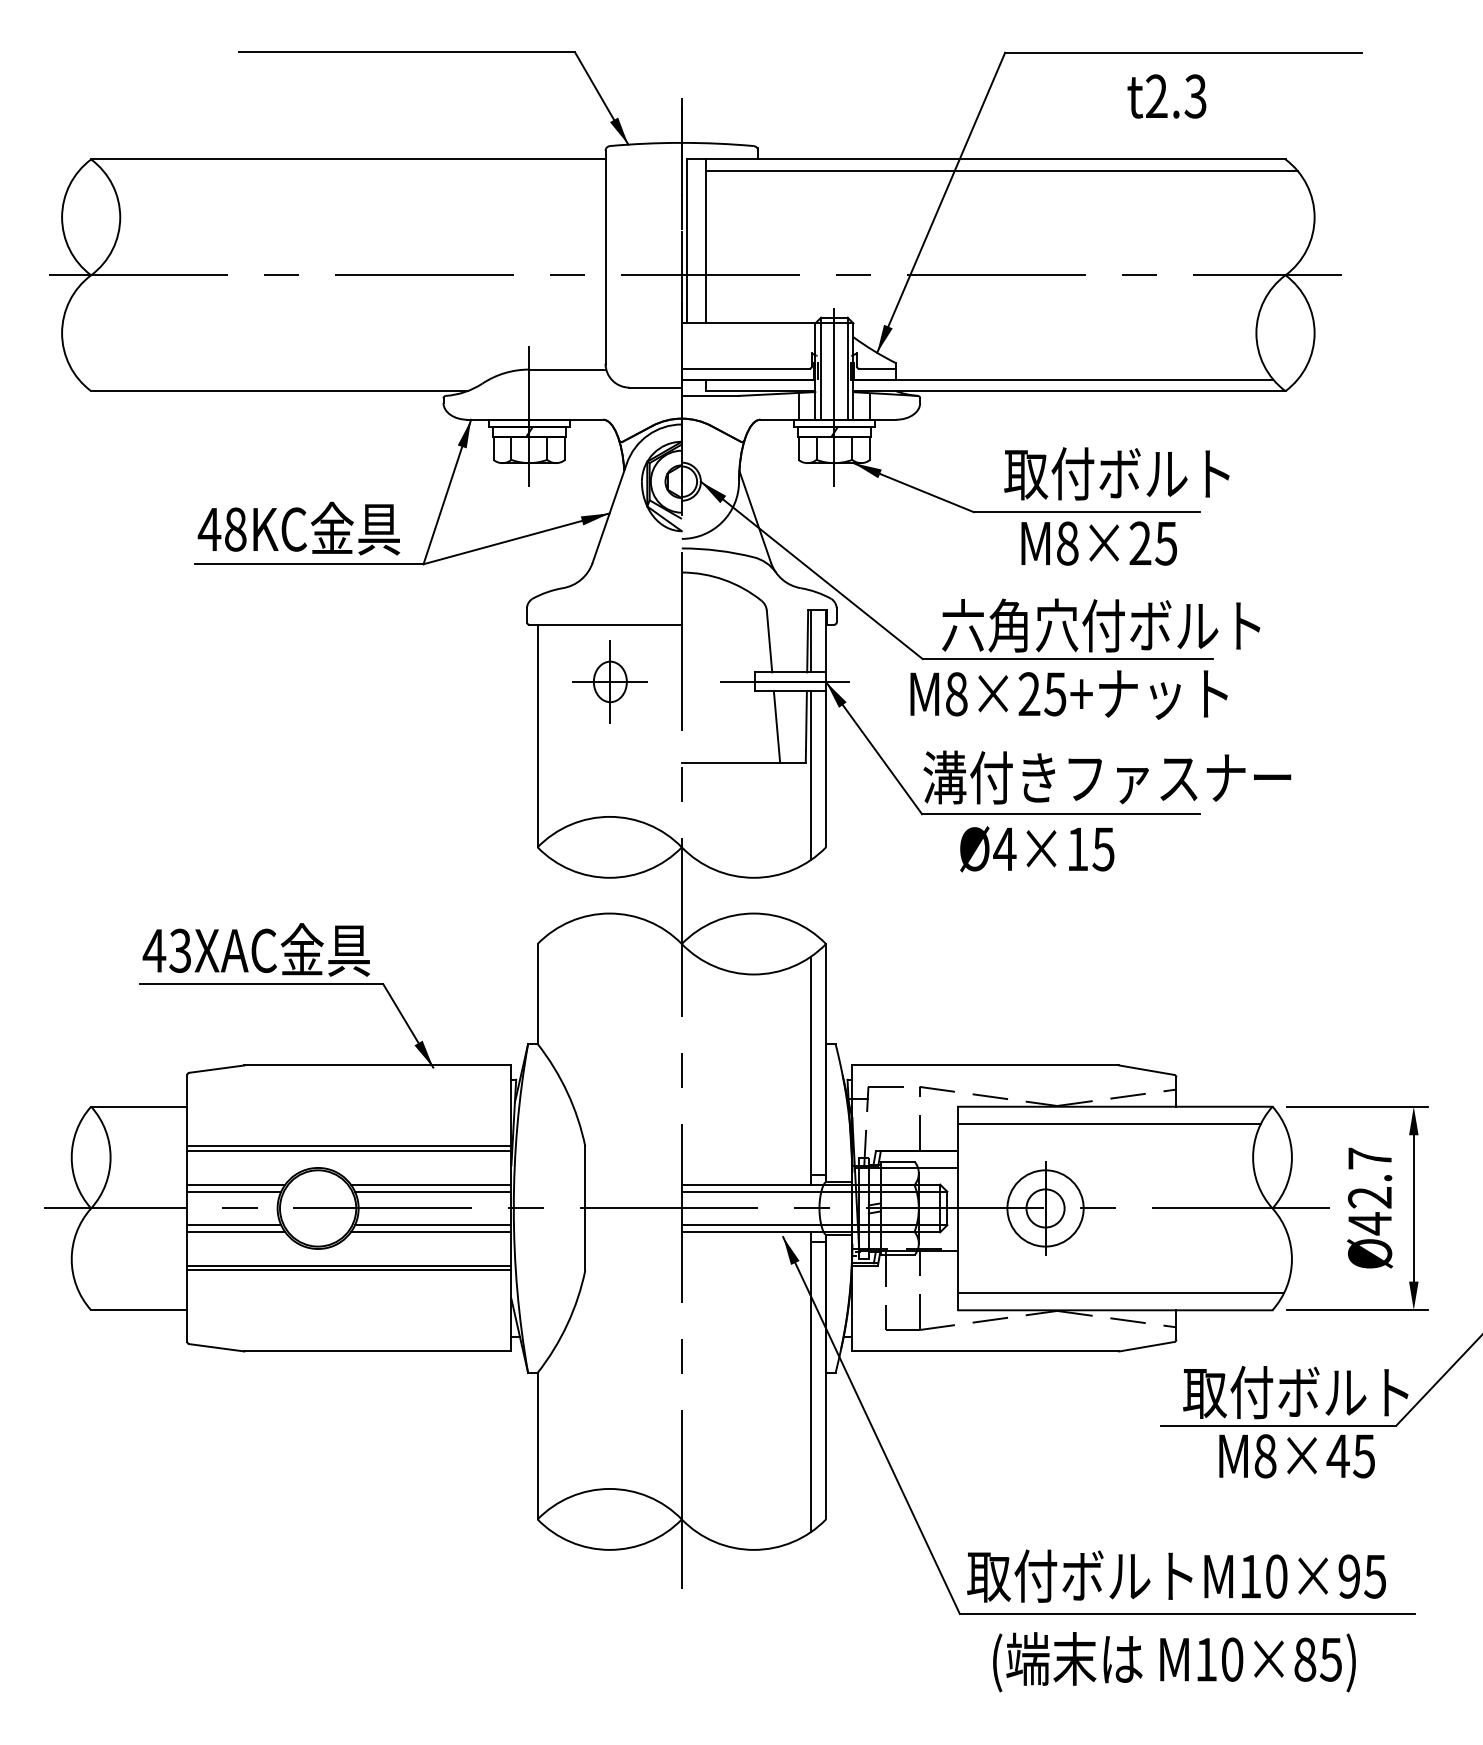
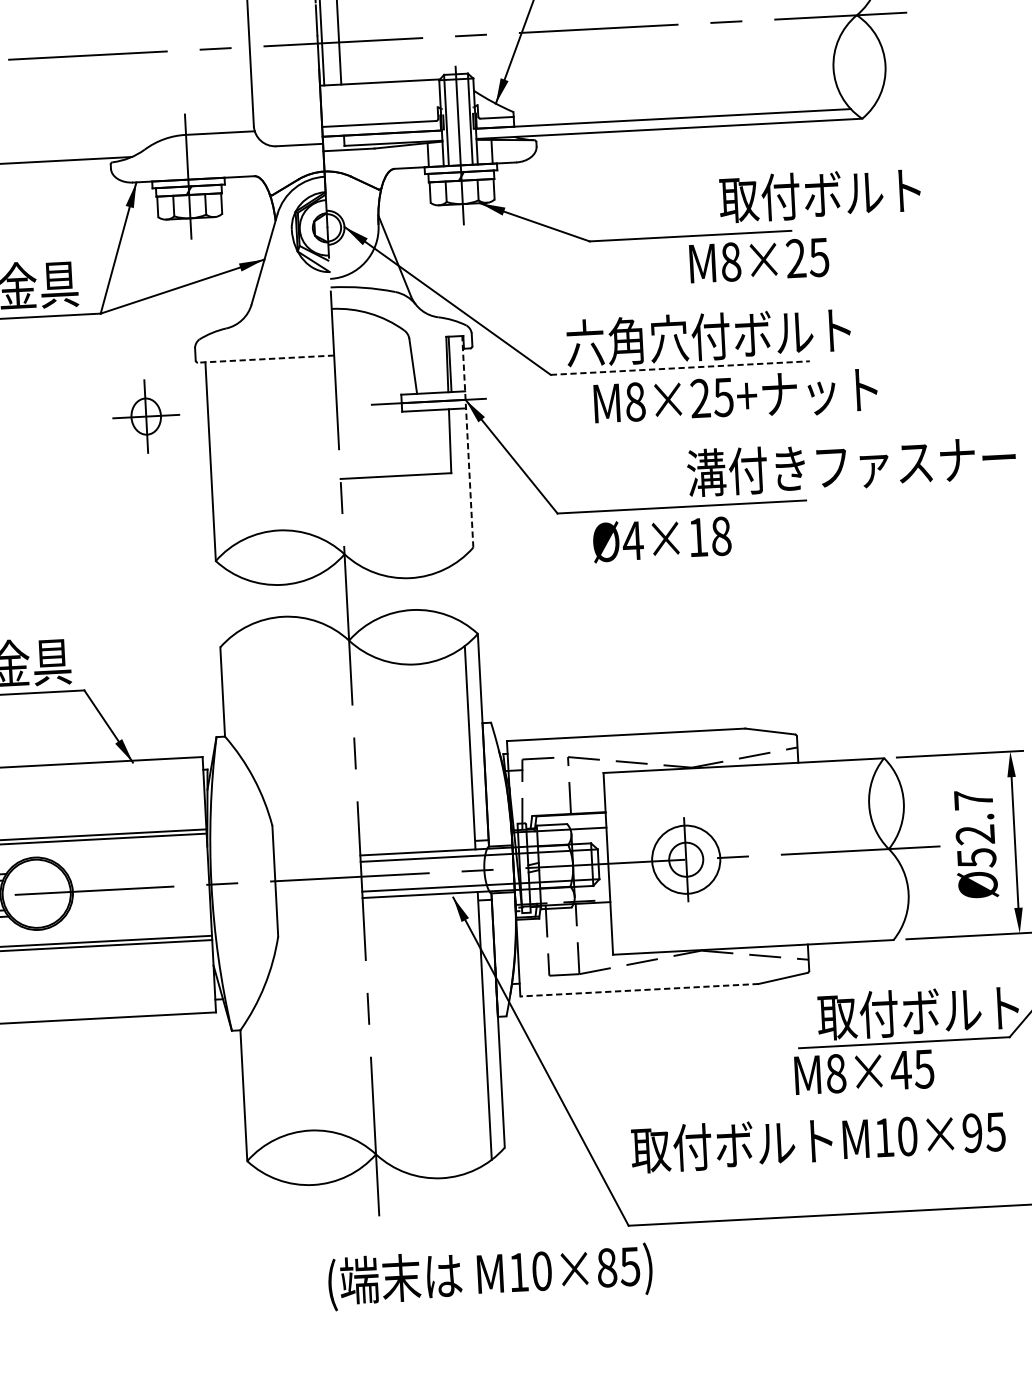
text: (1116, 473) -> (819, 194), moved
text: (1098, 543) -> (758, 260), moved
line: (605, 624) -> (265, 358), solid -> dashed
line: (1068, 659) -> (681, 368), solid -> dashed
part: (609, 681) -> (145, 416), moved
text: (1068, 694) -> (735, 396), moved
line: (776, 726) -> (423, 441), removed
line: (826, 728) -> (468, 441), solid -> dashed
line: (810, 775) -> (456, 484), removed
text: (1107, 777) -> (851, 465), moved
text: (1103, 849) -> (721, 536), Ø4×15 -> Ø4×18
line: (1109, 1124) -> (739, 781), removed
line: (430, 1184) -> (135, 867), removed
line: (433, 1191) -> (138, 873), removed
text: (1370, 1223) -> (977, 857), Ø42.7 -> Ø52.7
line: (433, 1225) -> (140, 903), removed
line: (430, 1232) -> (138, 909), removed
line: (1121, 1292) -> (757, 931), removed
line: (985, 1351) -> (639, 990), solid -> dashed
text: (1296, 1456) -> (863, 1072), moved
text: (1176, 1575) -> (818, 1140), moved
text: (1174, 1662) -> (490, 1276), moved

